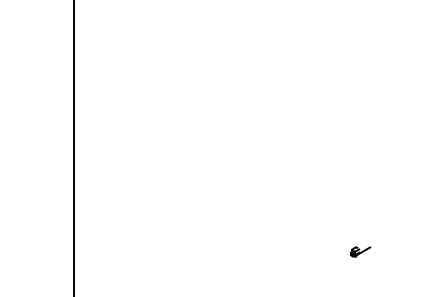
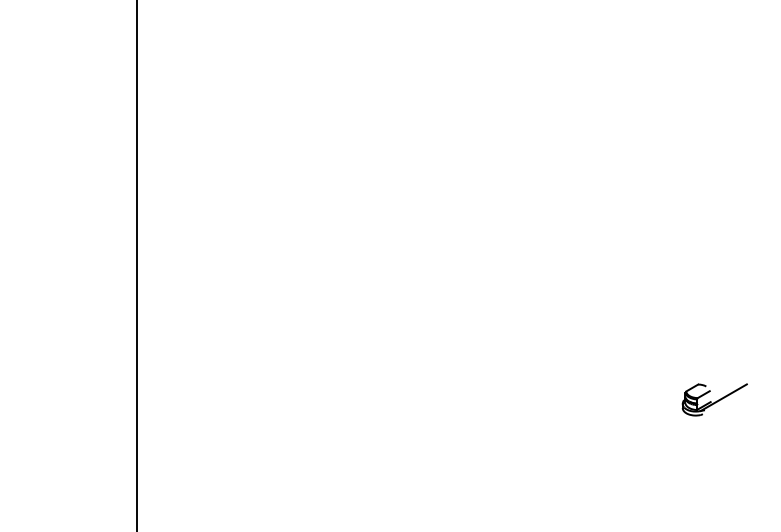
part: (360, 251) -> (714, 398), size x1.67

